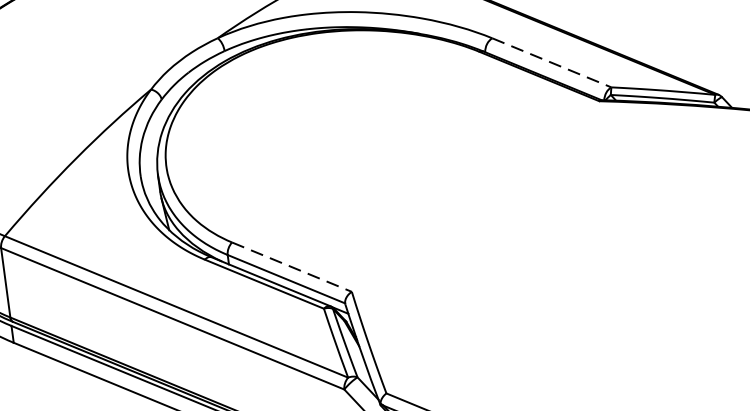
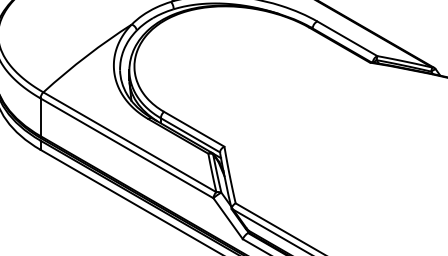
line: (551, 62) -> (347, 38), dashed -> solid
line: (292, 267) -> (194, 129), dashed -> solid

